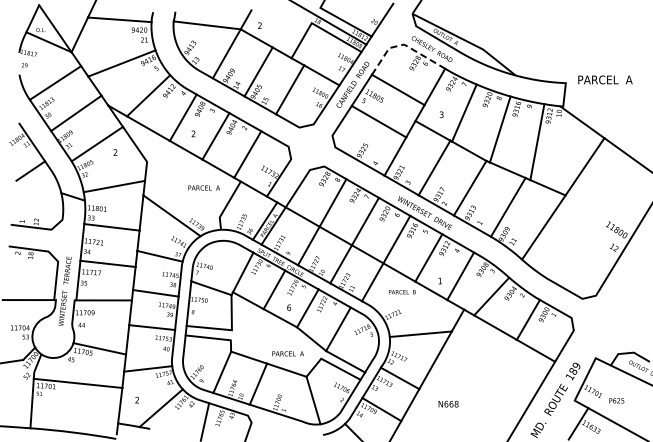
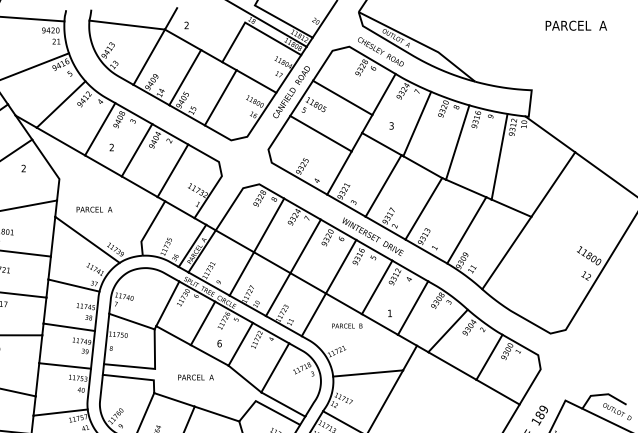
line: (404, 44) -> (349, 46), dashed -> solid
text: (605, 79) -> (576, 25), moved
text: (203, 187) -> (93, 209), moved
text: (287, 353) -> (195, 377), moved

